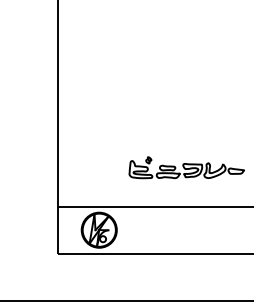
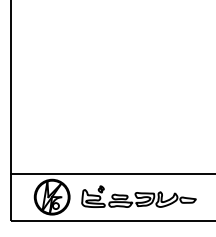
part: (186, 167) -> (138, 196), moved

